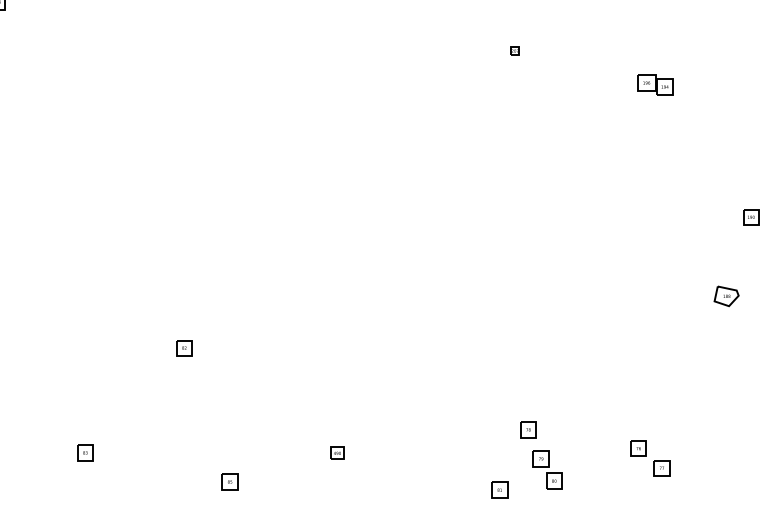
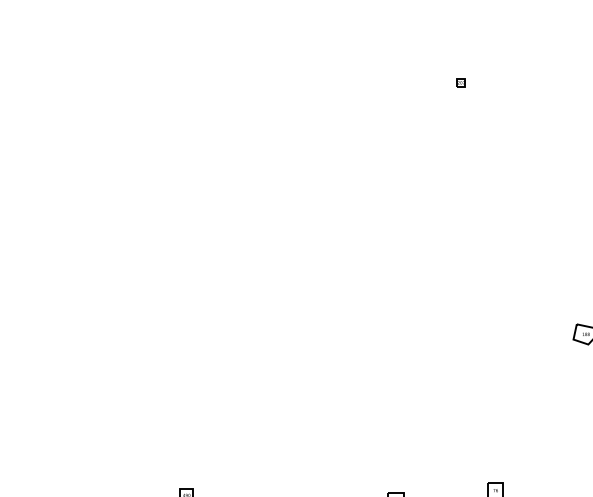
part: (514, 50) -> (460, 82), moved
part: (655, 84) -> (512, 117), removed
part: (184, 348) -> (29, 387), removed
part: (528, 429) -> (382, 470), removed

